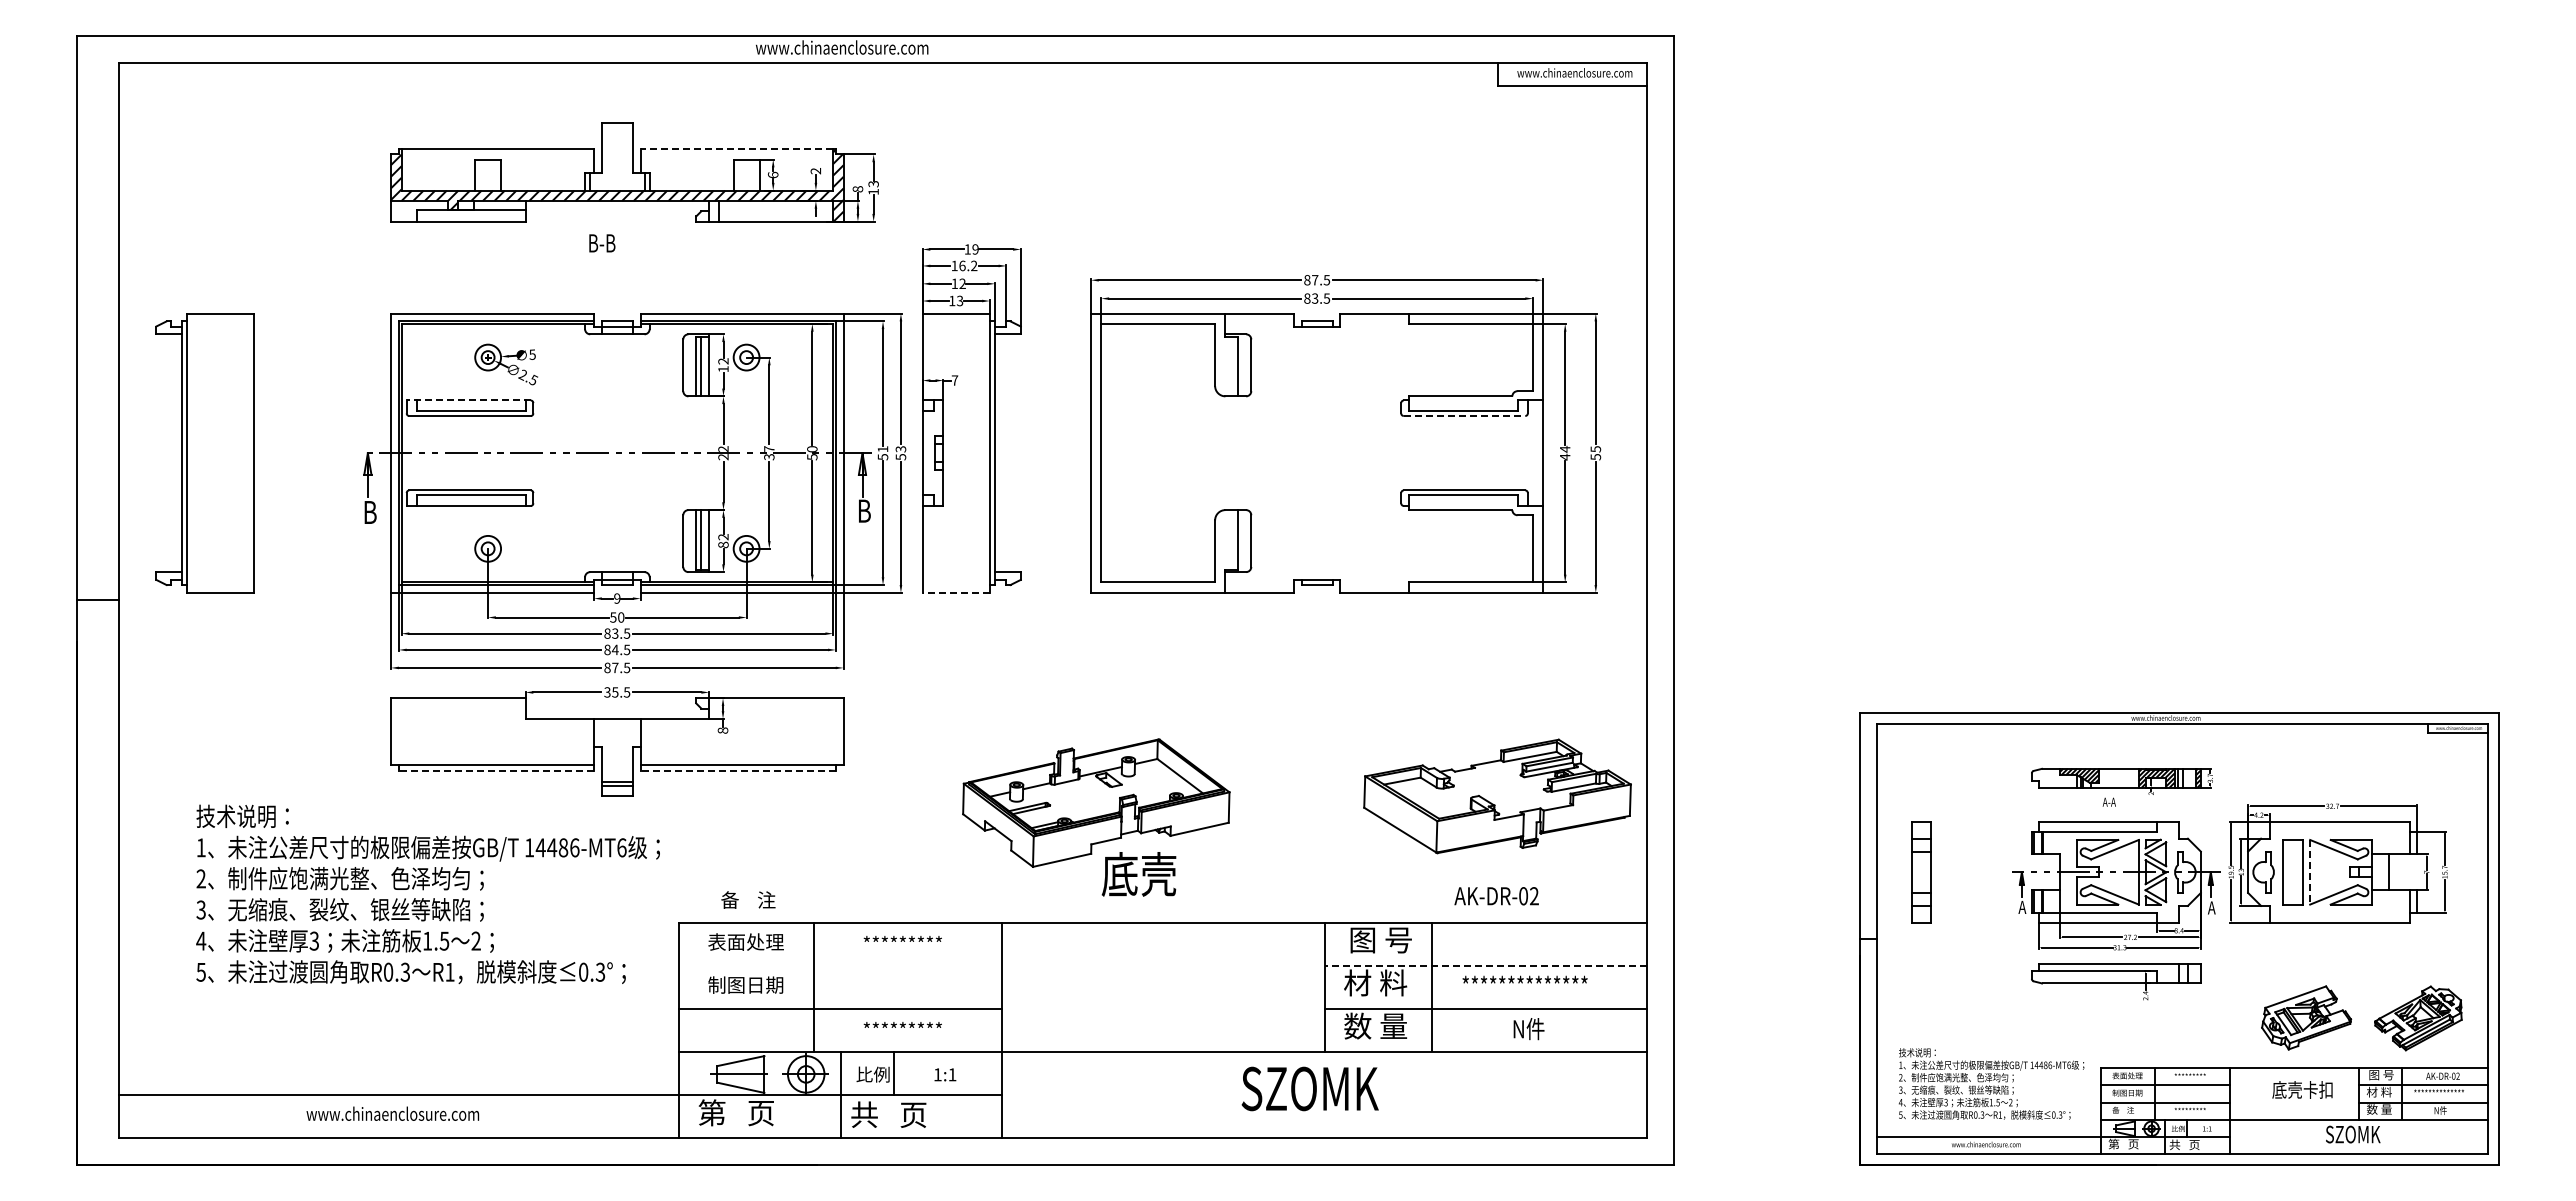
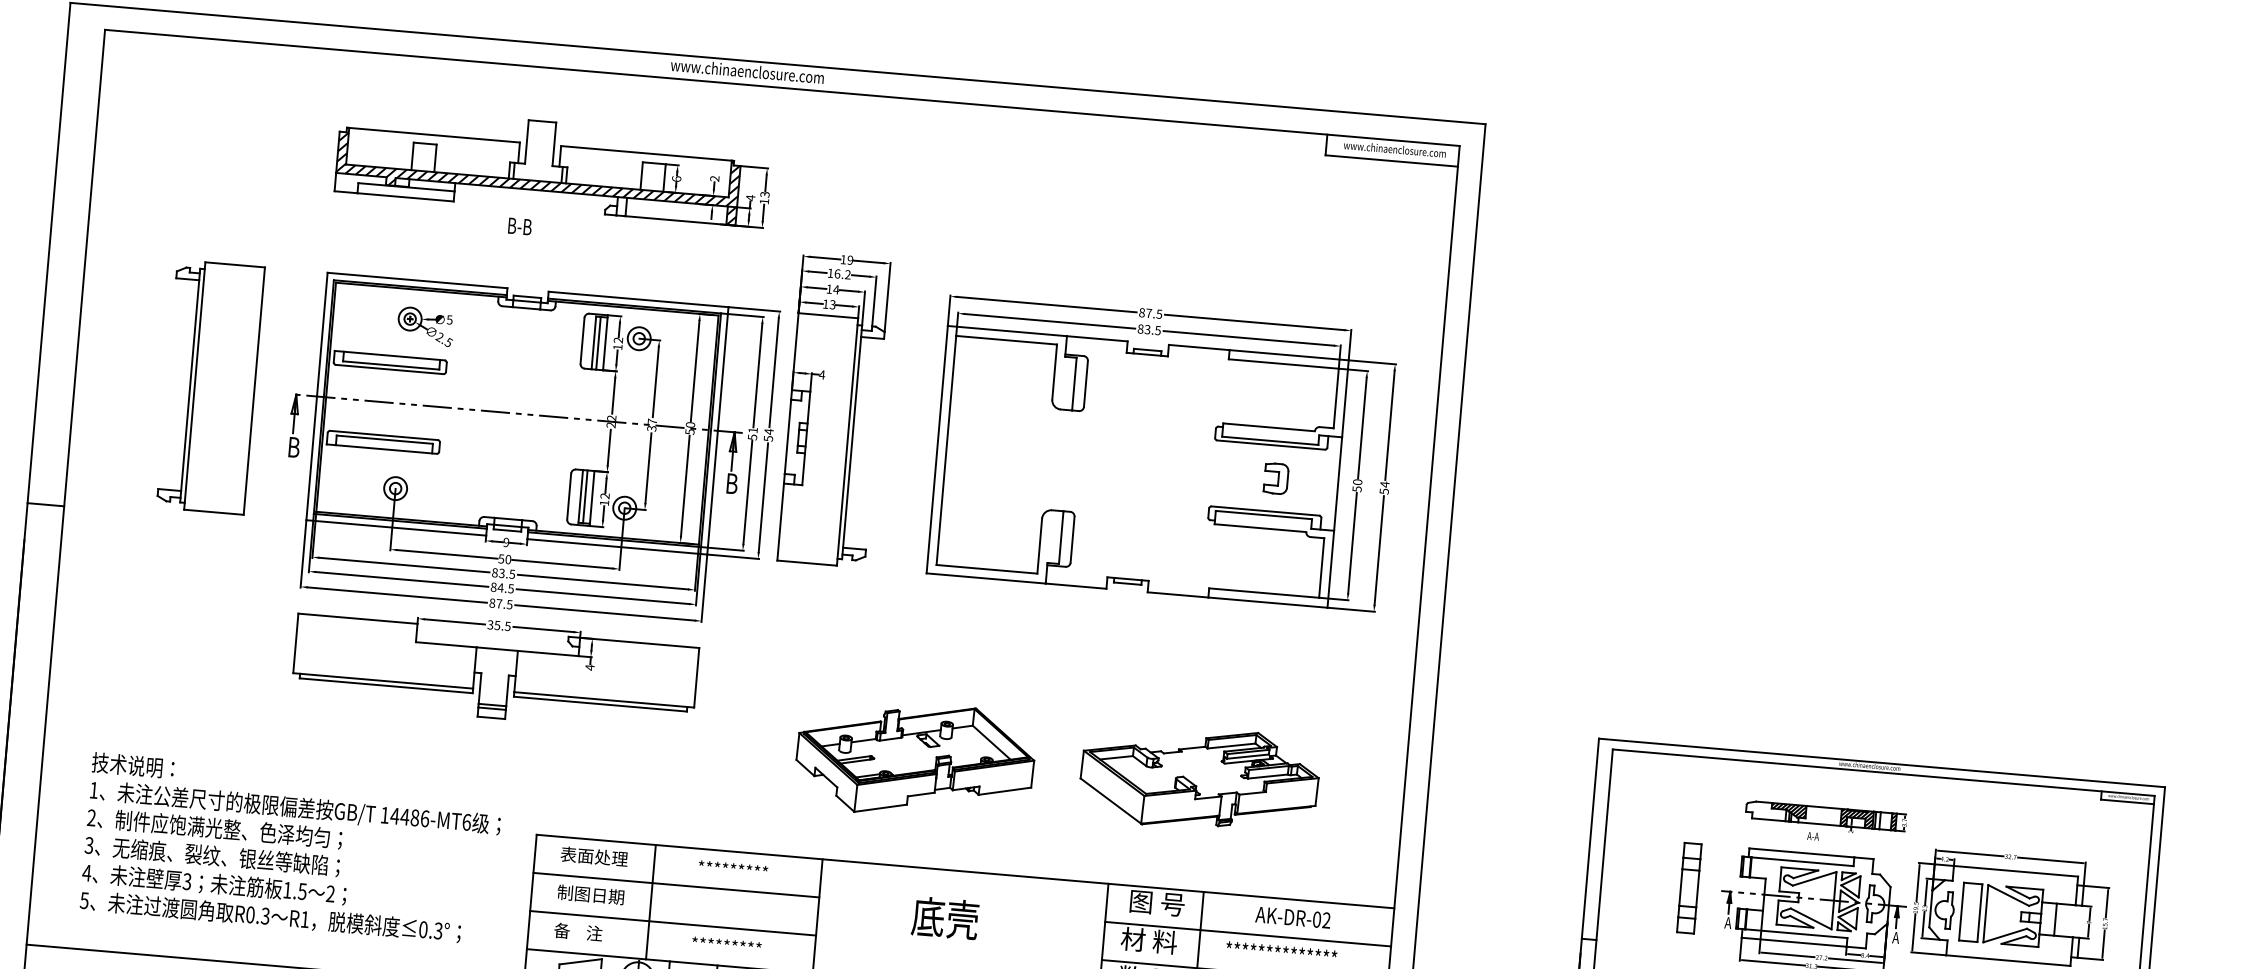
line: (736, 149) -> (646, 153), dashed -> solid
text: (857, 188) -> (750, 197), 8 -> 4
text: (962, 283) -> (836, 289), 12 -> 14
text: (954, 380) -> (821, 374), 7 -> 4
line: (468, 400) -> (389, 355), dashed -> solid
line: (1464, 416) -> (1271, 445), dashed -> solid
text: (900, 448) -> (768, 431), 53 -> 54
text: (1595, 448) -> (1384, 483), 55 -> 54
part: (1473, 452) -> (1276, 478), added
part: (204, 453) -> (210, 387), moved
text: (1564, 453) -> (1356, 485), 44 -> 50
text: (723, 544) -> (604, 502), 82 -> 12
line: (956, 592) -> (807, 562), dashed -> solid
text: (722, 730) -> (589, 667), 8 -> 4
line: (496, 770) -> (386, 685), dashed -> solid
line: (738, 770) -> (600, 704), dashed -> solid
part: (1497, 796) -> (1199, 778), moved
part: (1921, 872) -> (1689, 888), moved
line: (2310, 872) -> (1986, 913), dashed -> solid
text: (1138, 874) -> (944, 918), moved
text: (427, 894) -> (290, 848), moved
text: (1496, 896) -> (1293, 917), moved
text: (748, 899) -> (578, 931), moved
line: (840, 966) -> (676, 885), added
line: (1485, 966) -> (1247, 934), dashed -> solid

